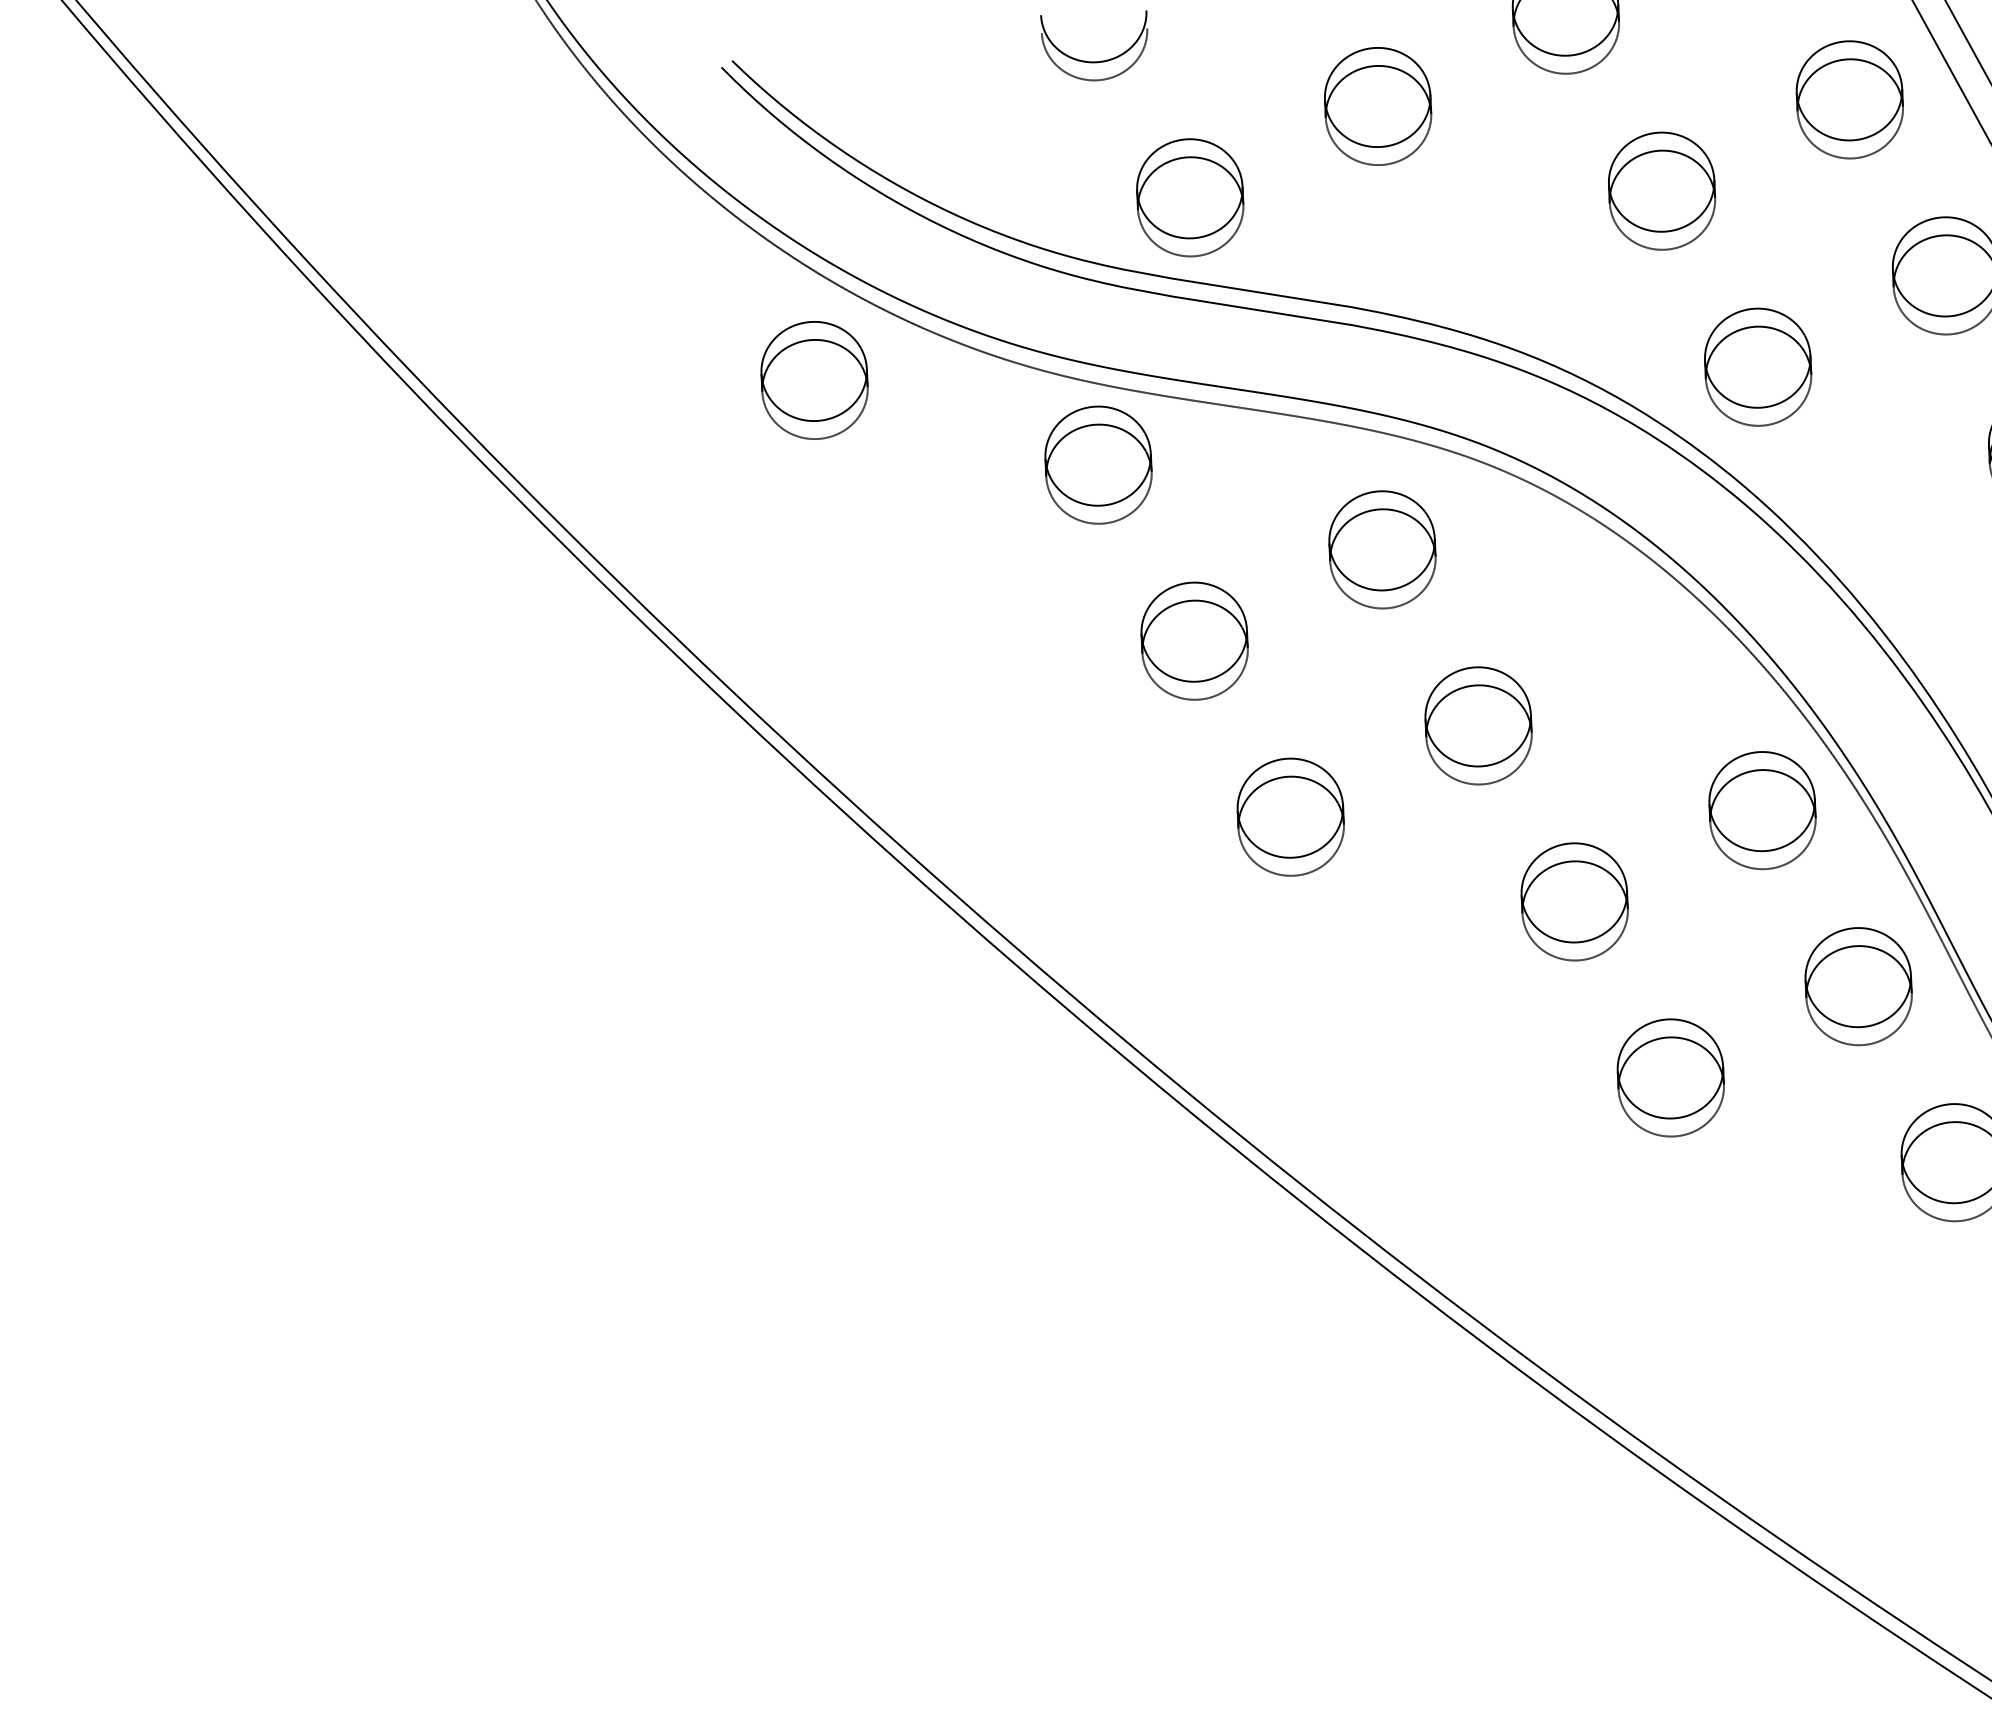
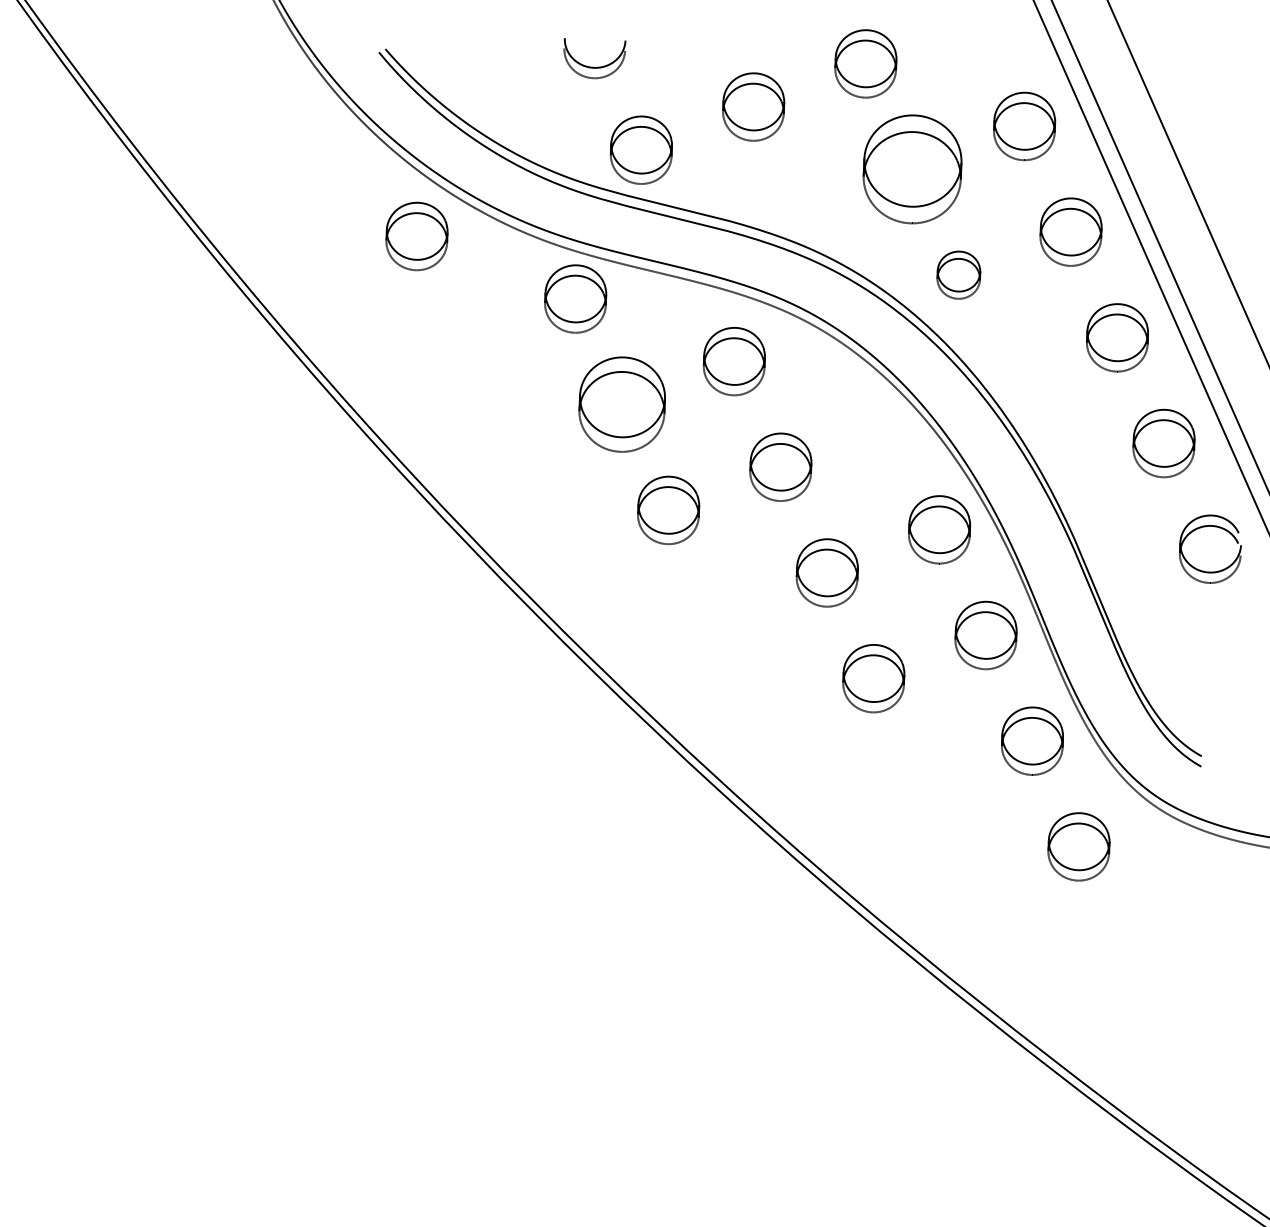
part: (1660, 191) -> (911, 169), size x1.6
part: (1757, 365) -> (958, 274), size x0.7
part: (1193, 640) -> (621, 404), size x1.4

